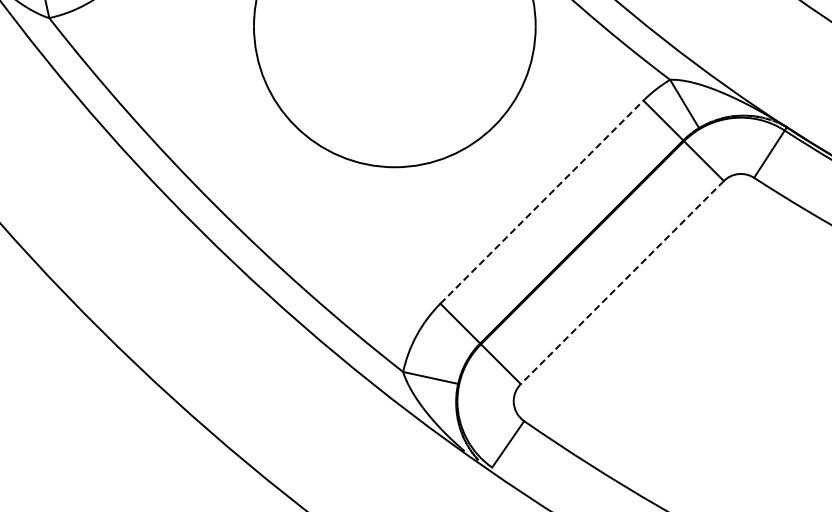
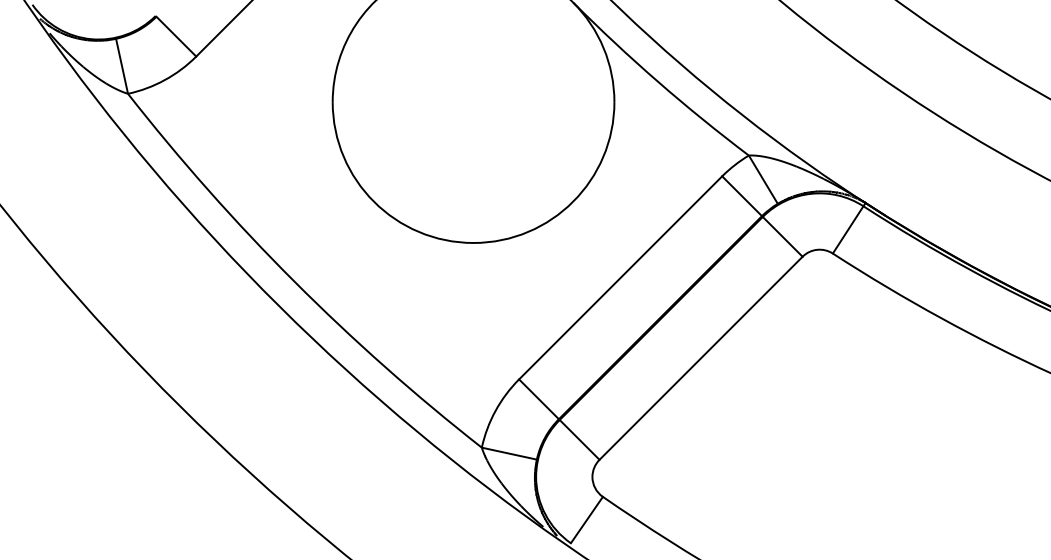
line: (541, 201) -> (620, 277), dashed -> solid
line: (622, 282) -> (701, 358), dashed -> solid

